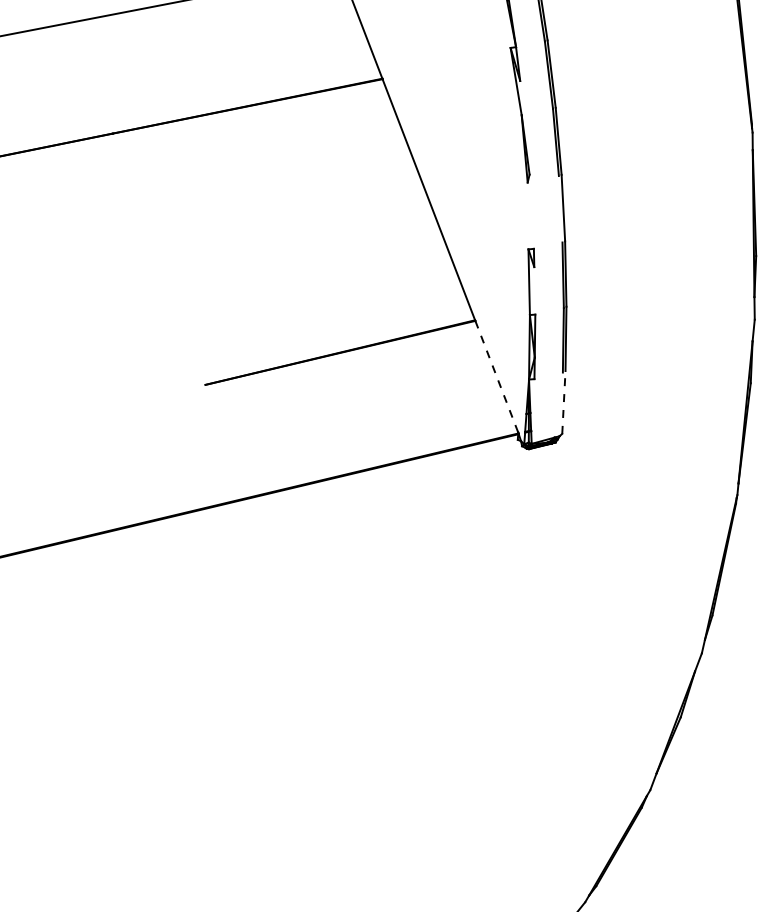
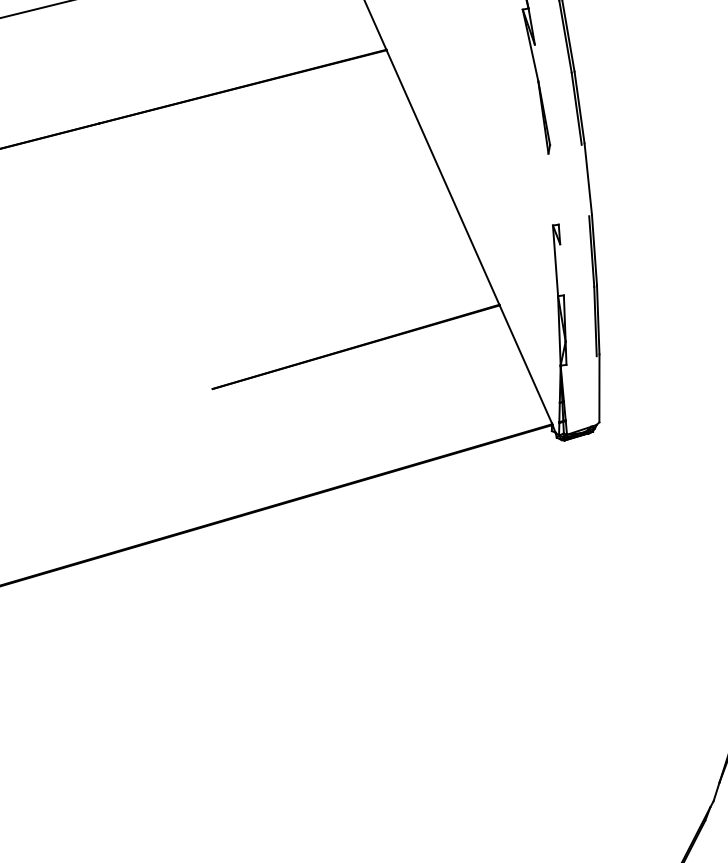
line: (496, 376) -> (525, 364), dashed -> solid
line: (563, 401) -> (598, 387), dashed -> solid

